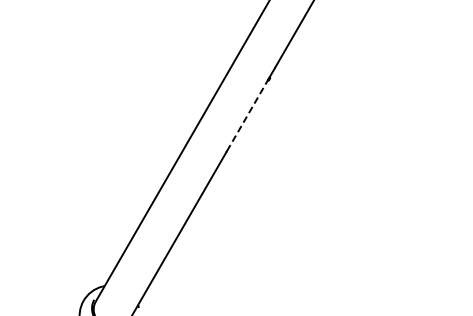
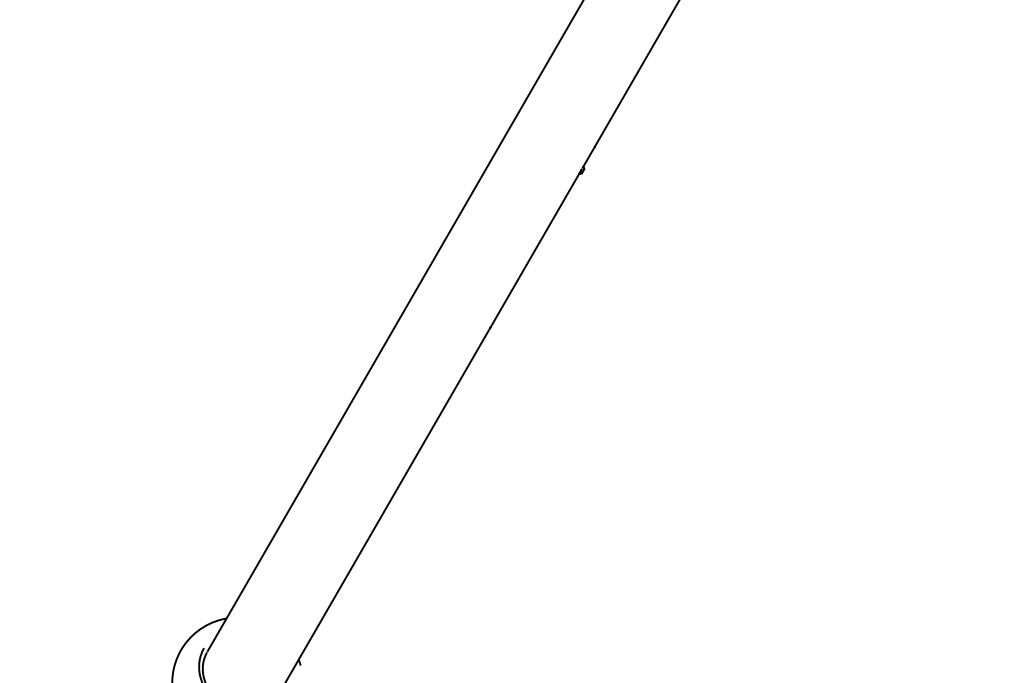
line: (247, 115) -> (535, 249), dashed -> solid

